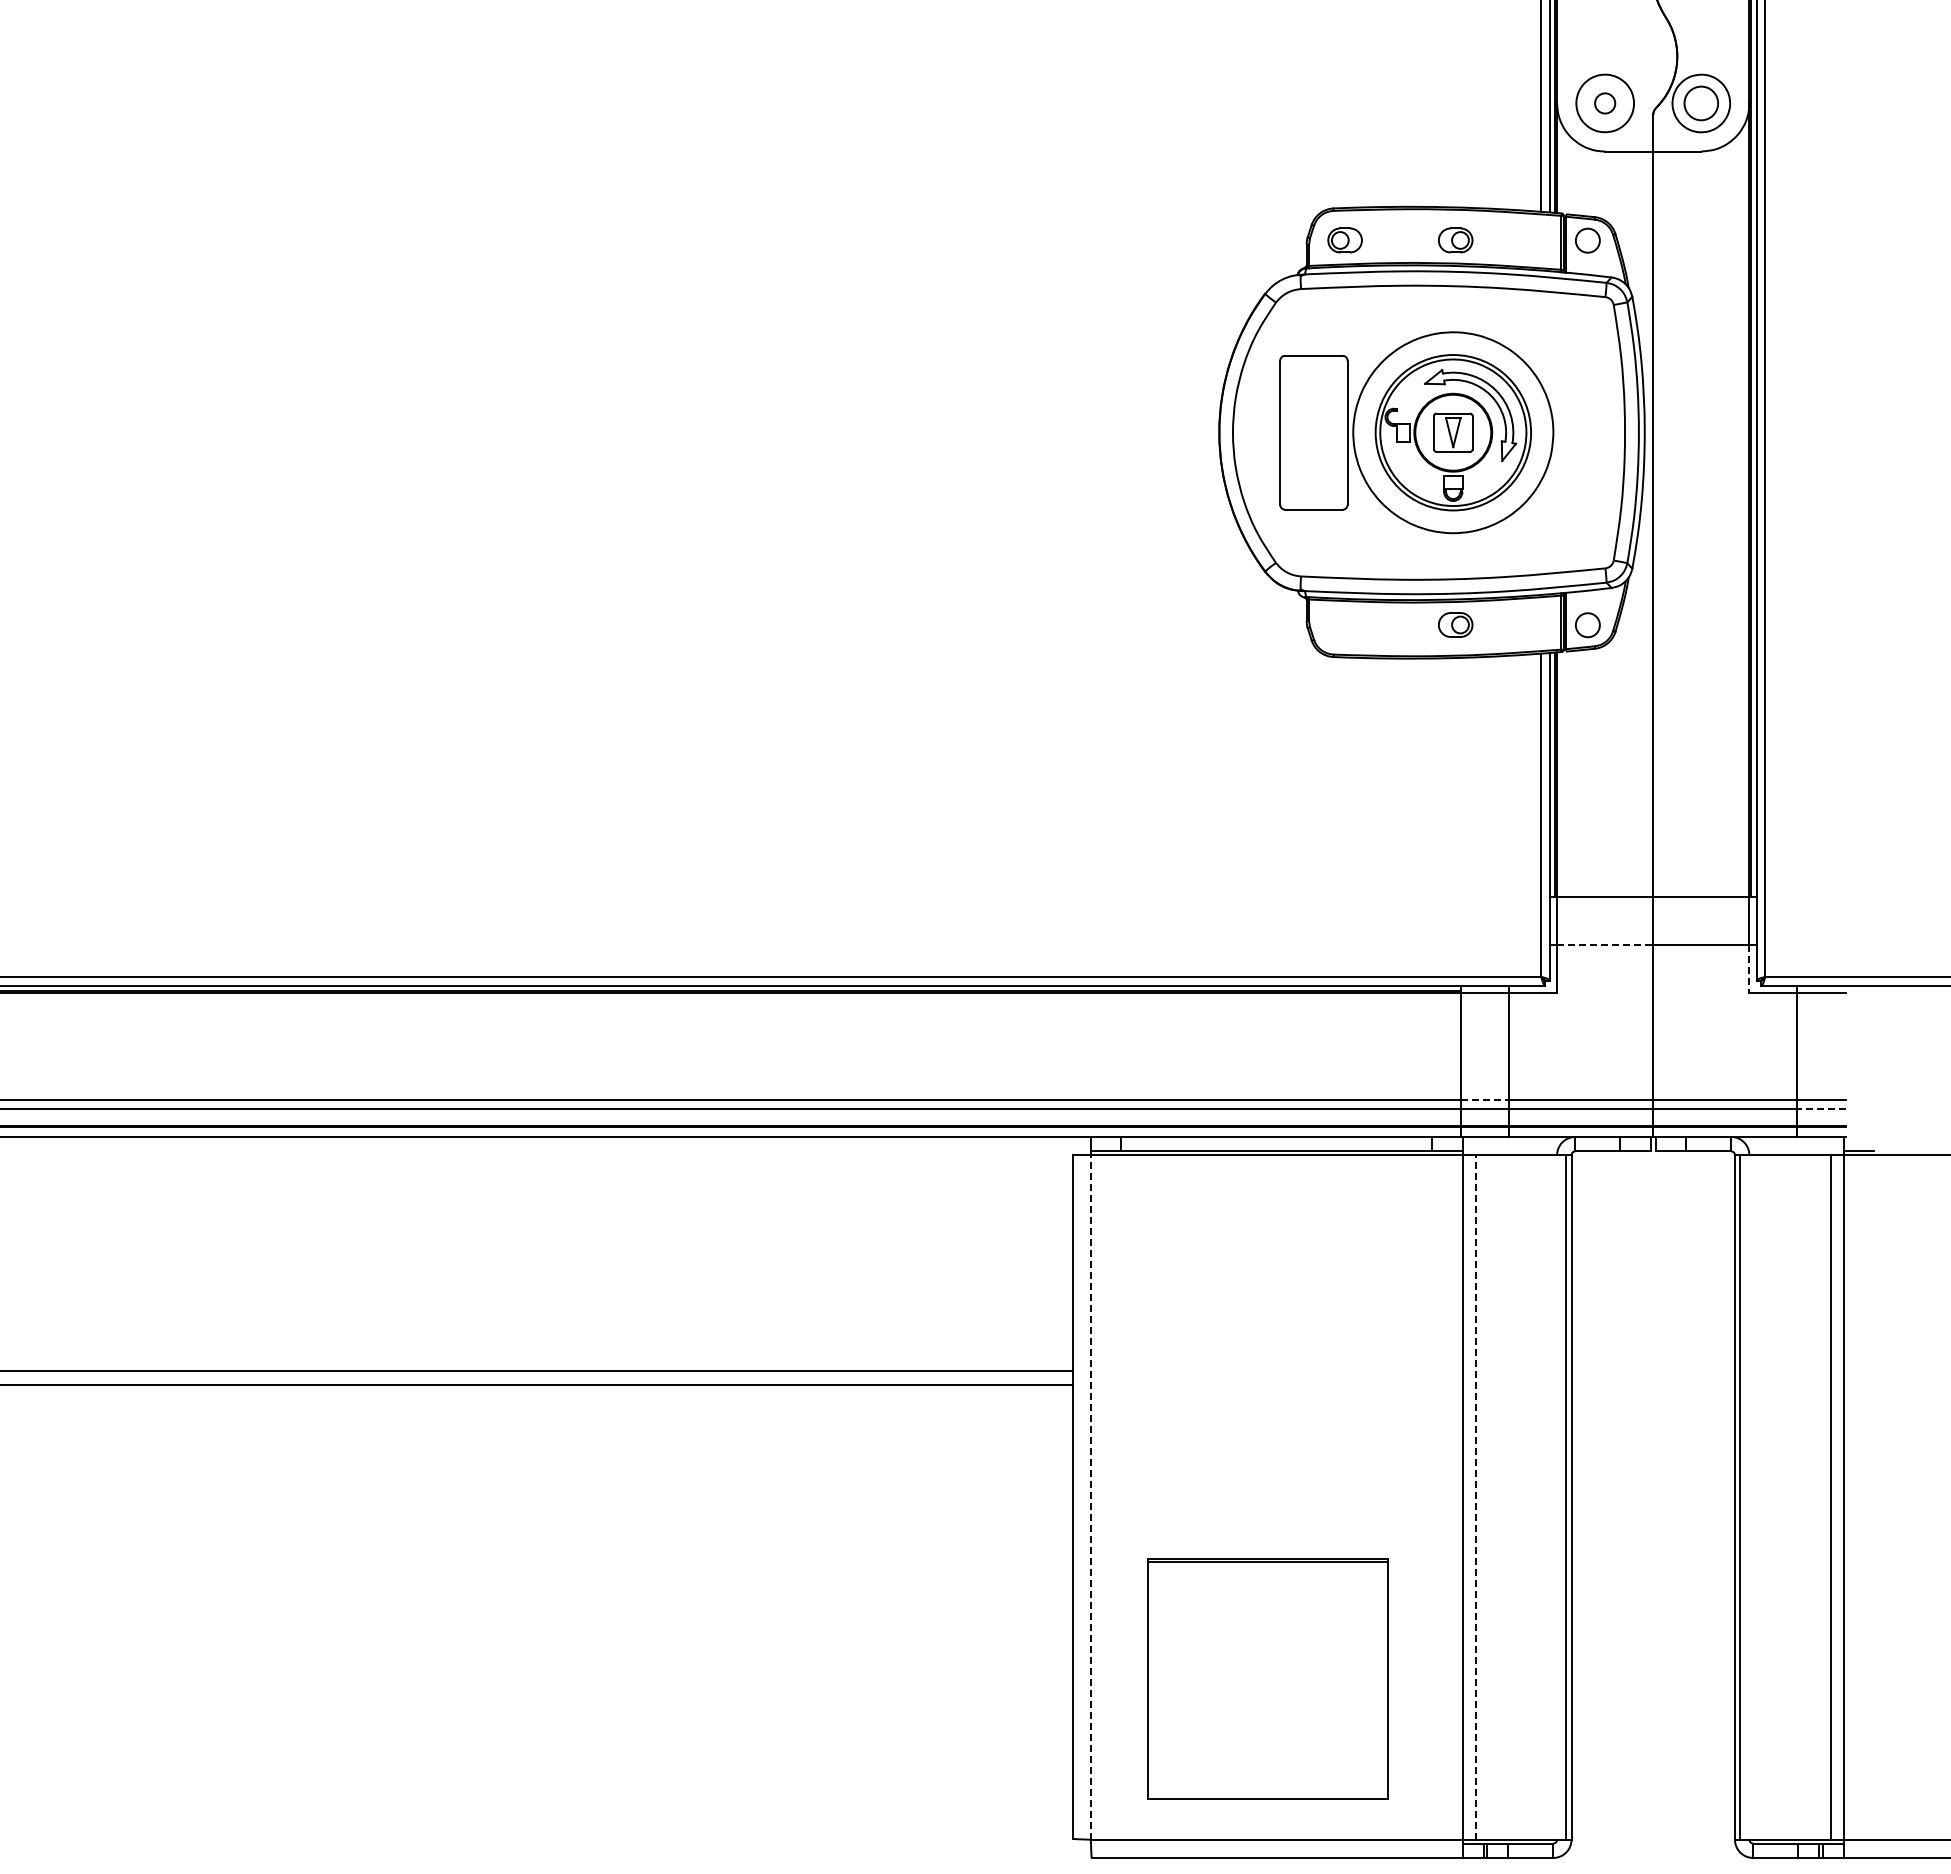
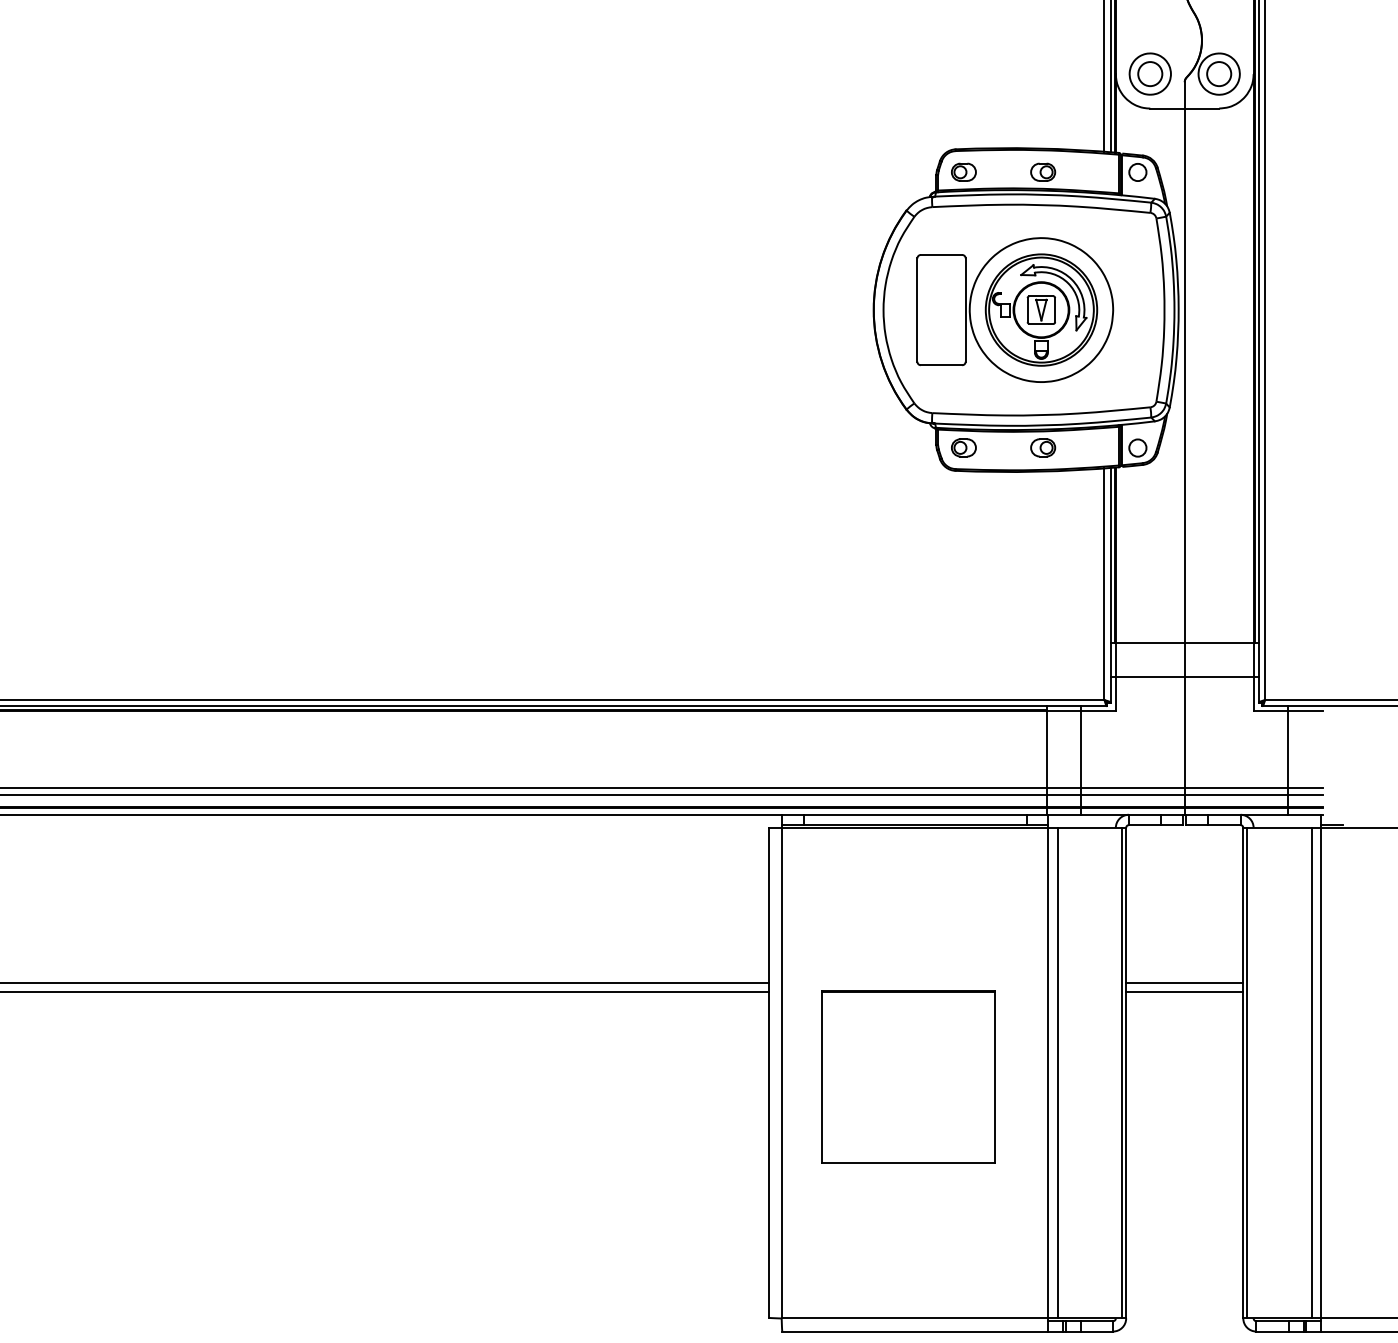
circle: (1605, 103) -> (1150, 74), size x1.67
part: (1344, 624) -> (963, 447), added
line: (1605, 944) -> (1150, 676), dashed -> solid
line: (1749, 969) -> (1253, 694), dashed -> solid
line: (1485, 1099) -> (1064, 787), dashed -> solid
line: (1821, 1109) -> (1305, 795), dashed -> solid
line: (1652, 1371) -> (1184, 982), added
line: (1652, 1384) -> (1184, 992), added
line: (1090, 1496) -> (781, 1072), dashed -> solid
line: (1475, 1496) -> (1057, 1072), dashed -> solid
part: (1267, 1678) -> (908, 1076), moved

